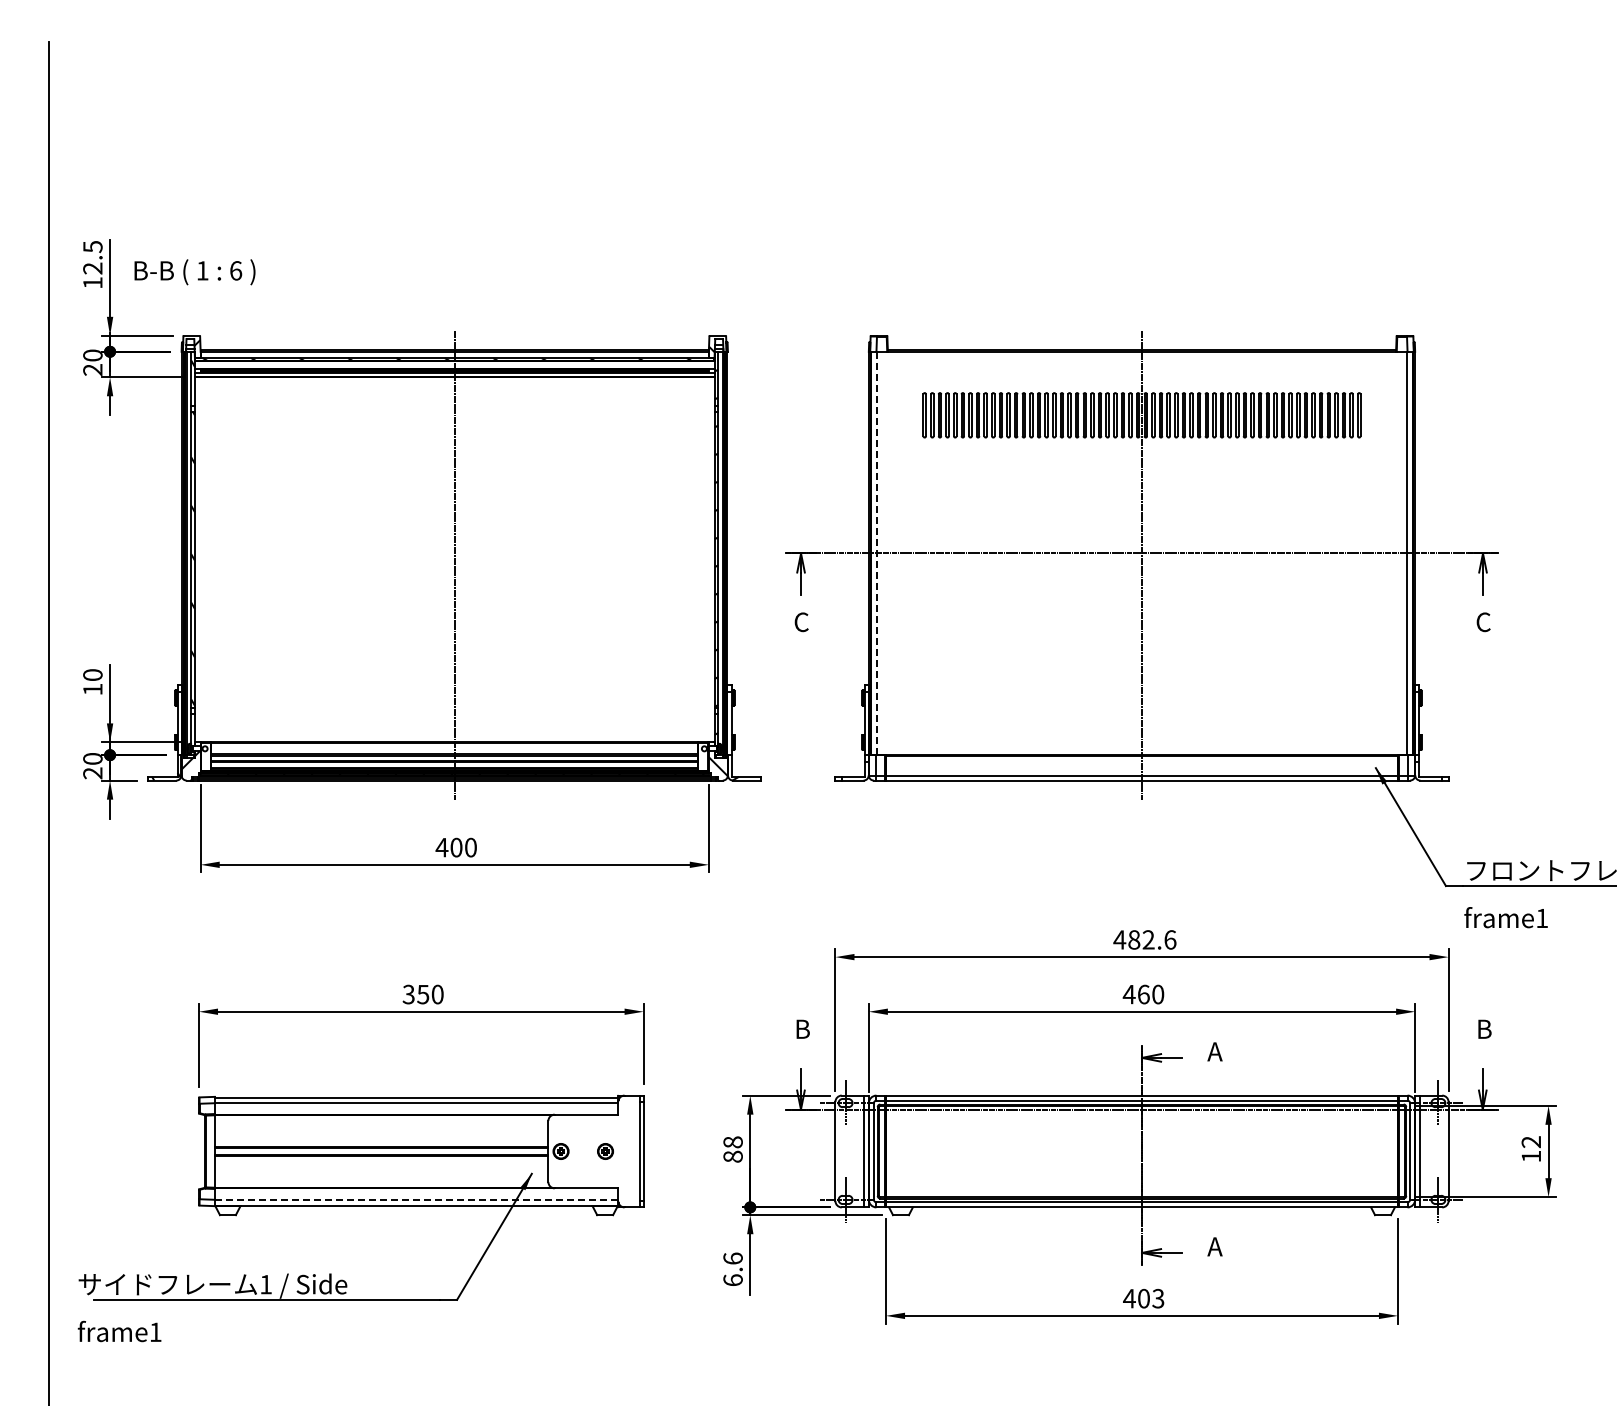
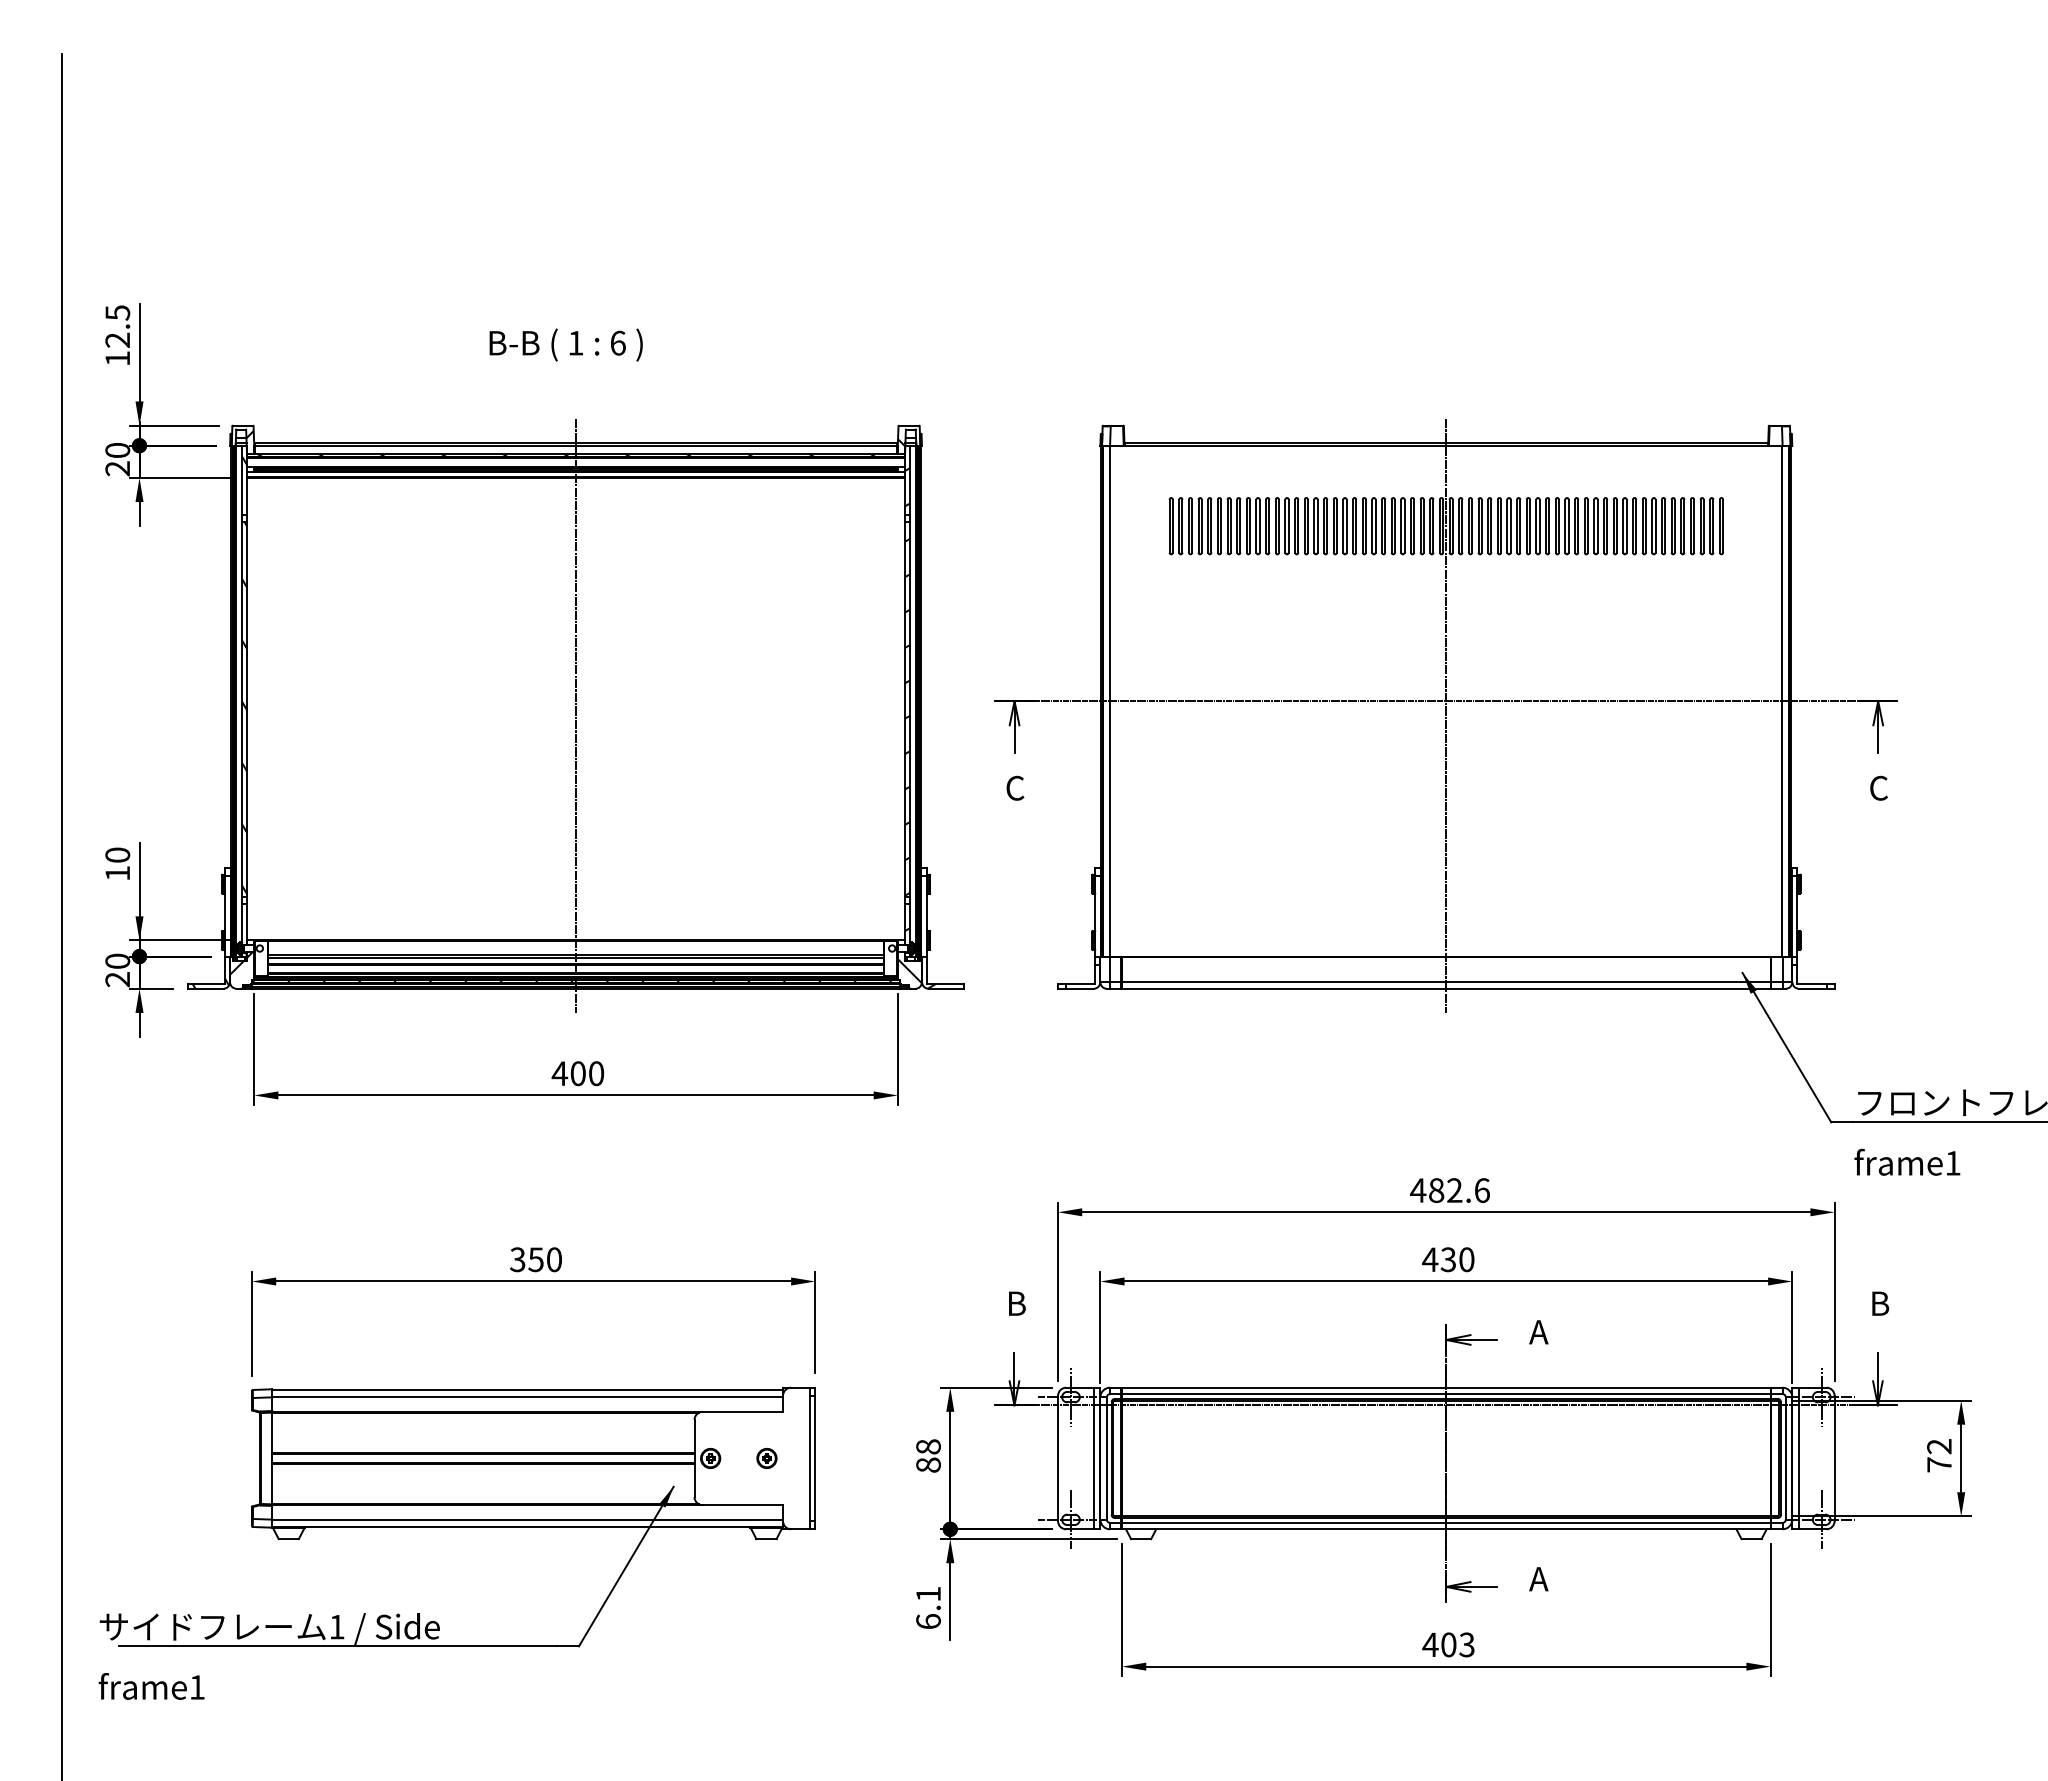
text: (194, 272) -> (565, 345), moved
line: (876, 553) -> (1110, 701), dashed -> solid
text: (1143, 994) -> (1448, 1259), 460 -> 430
text: (1530, 1156) -> (1938, 1464), 12 -> 72
line: (416, 1199) -> (527, 1519), dashed -> solid
text: (732, 1258) -> (927, 1593), 6.6 -> 6.1

